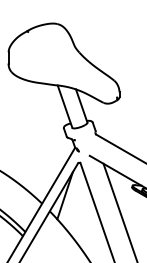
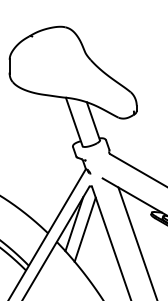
line: (73, 200) -> (84, 229), added

